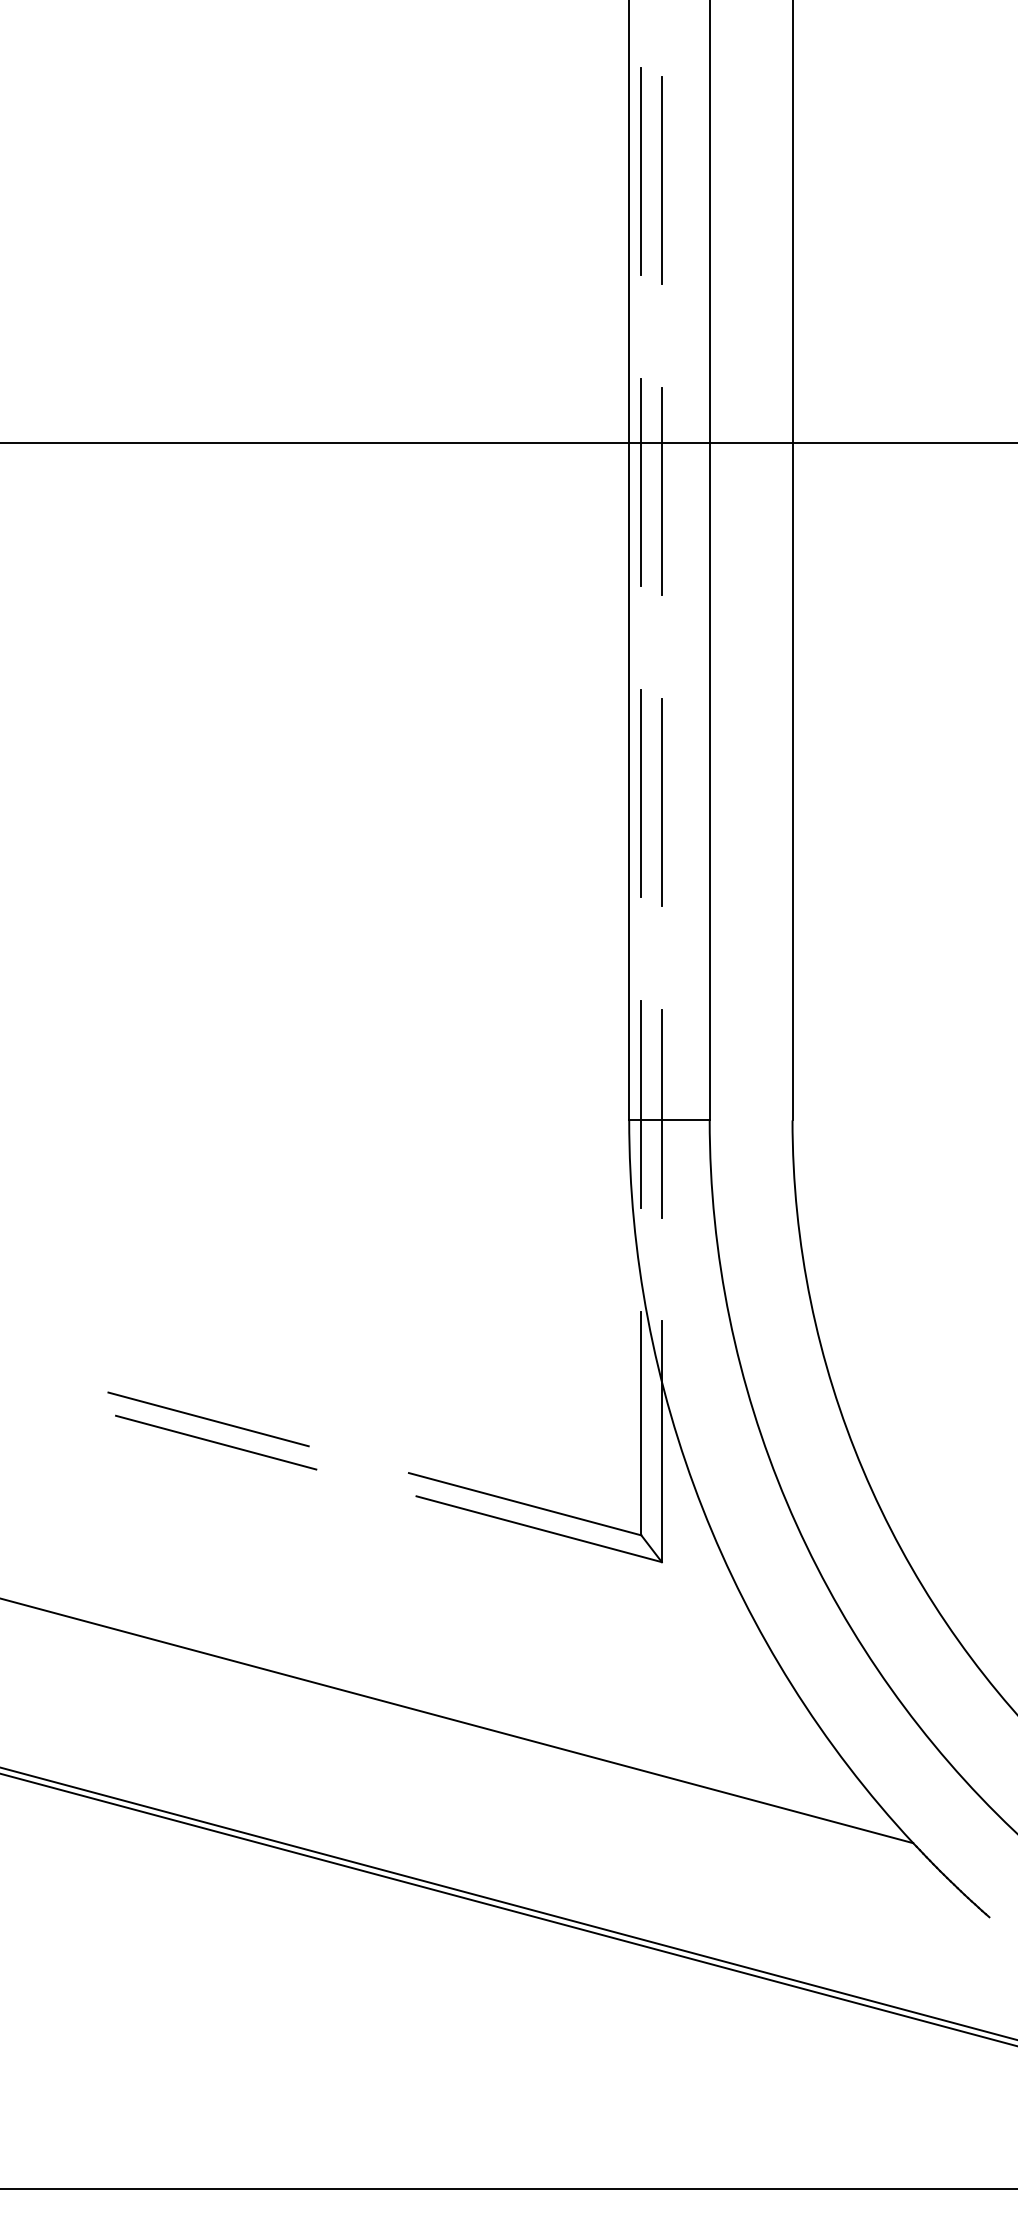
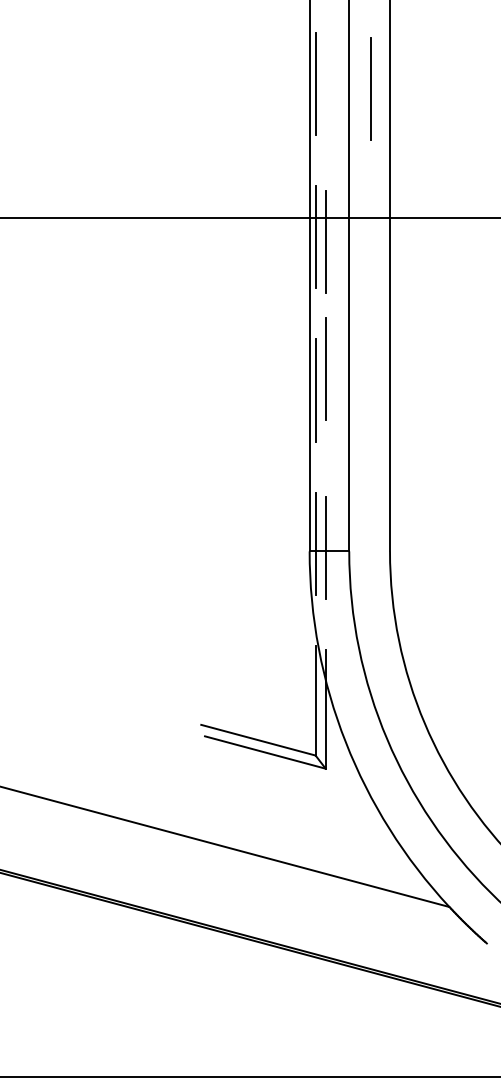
line: (661, 179) -> (370, 88), moved
line: (661, 801) -> (325, 368), moved
line: (208, 1419) -> (102, 698), removed
line: (216, 1441) -> (106, 709), removed

